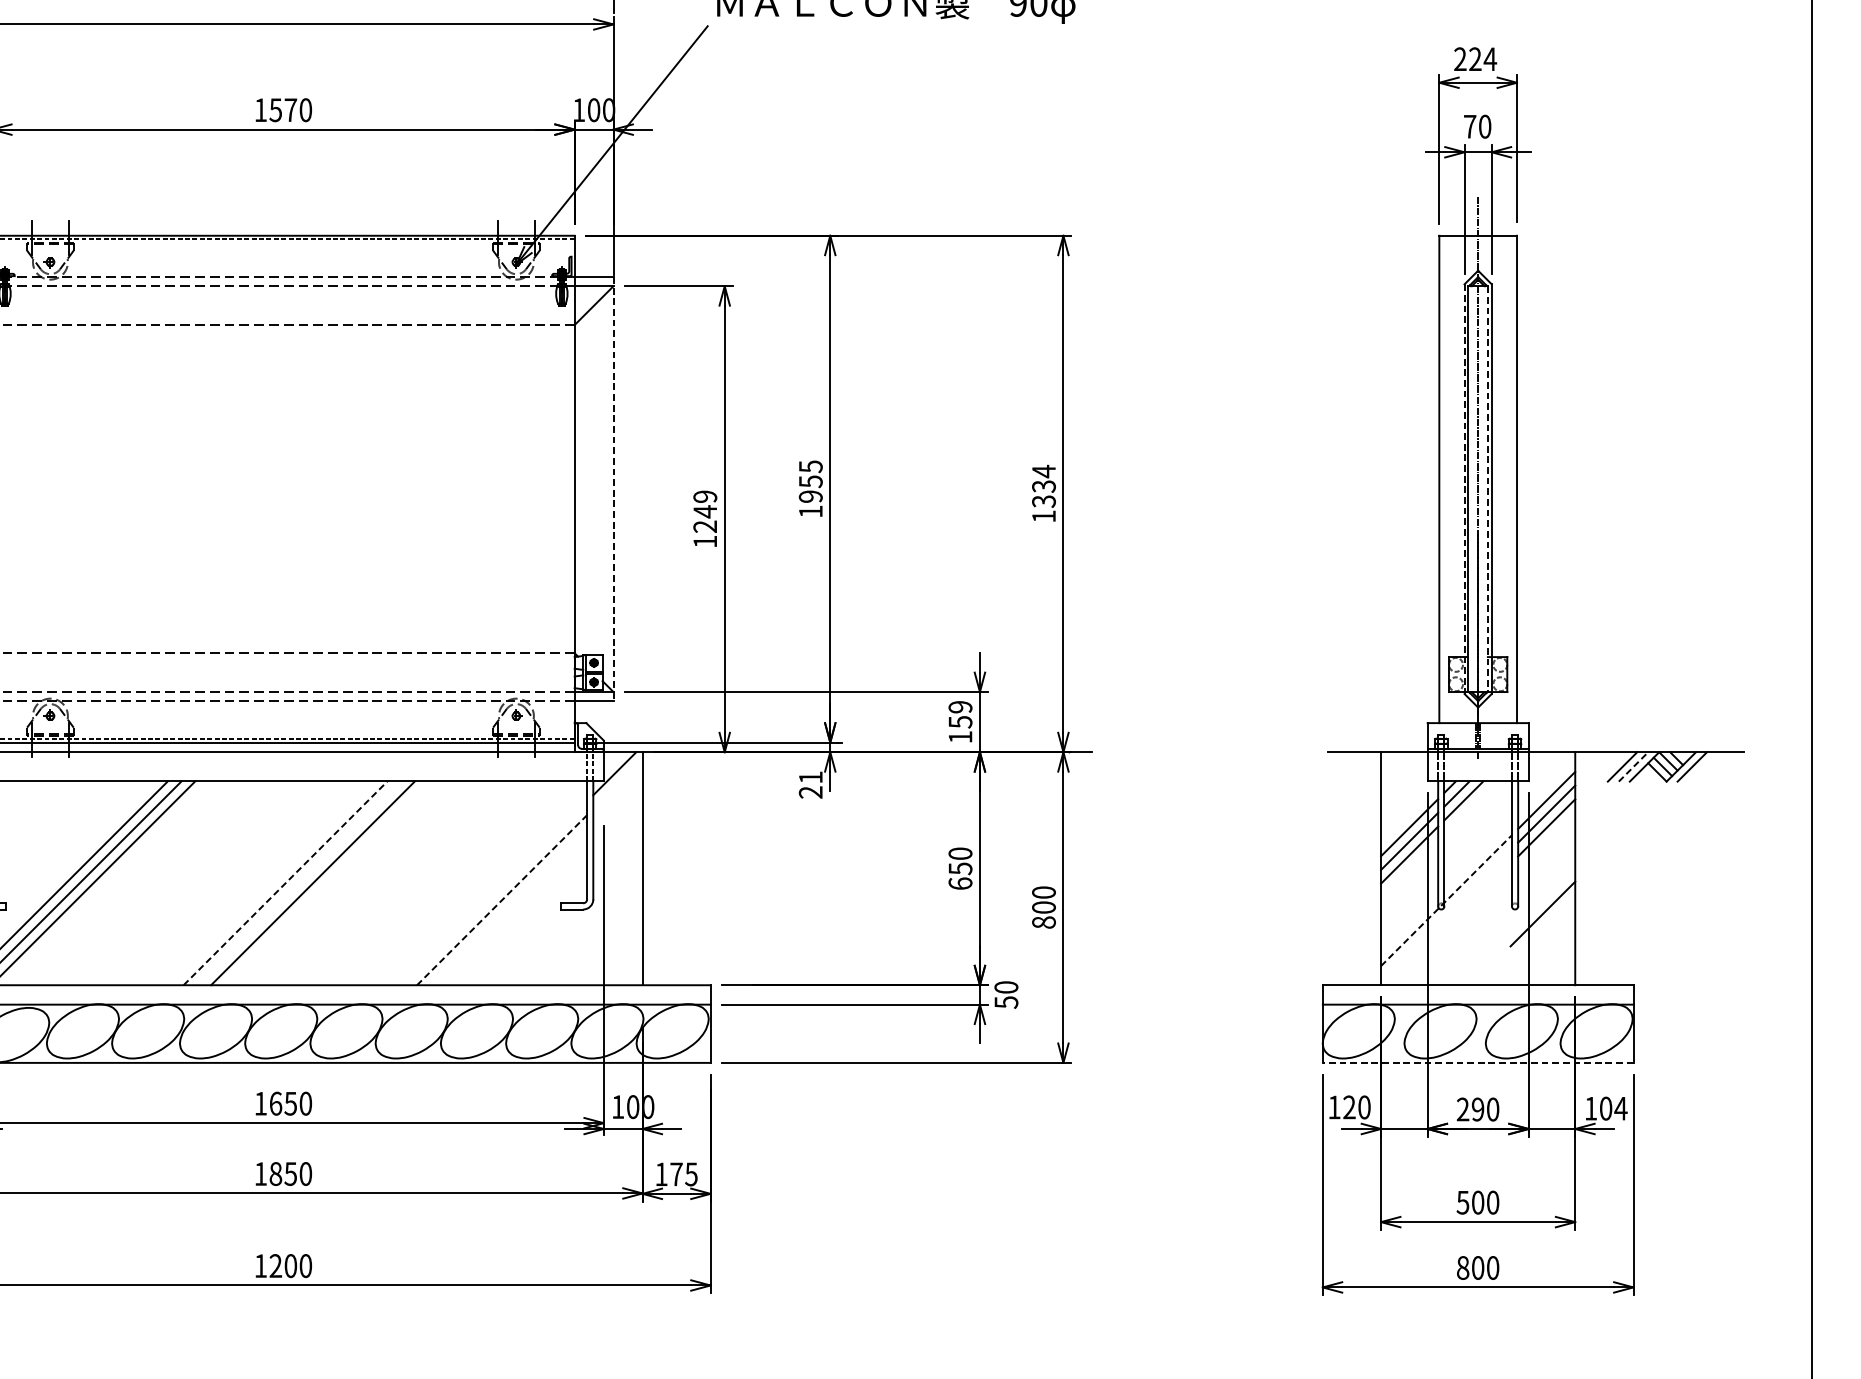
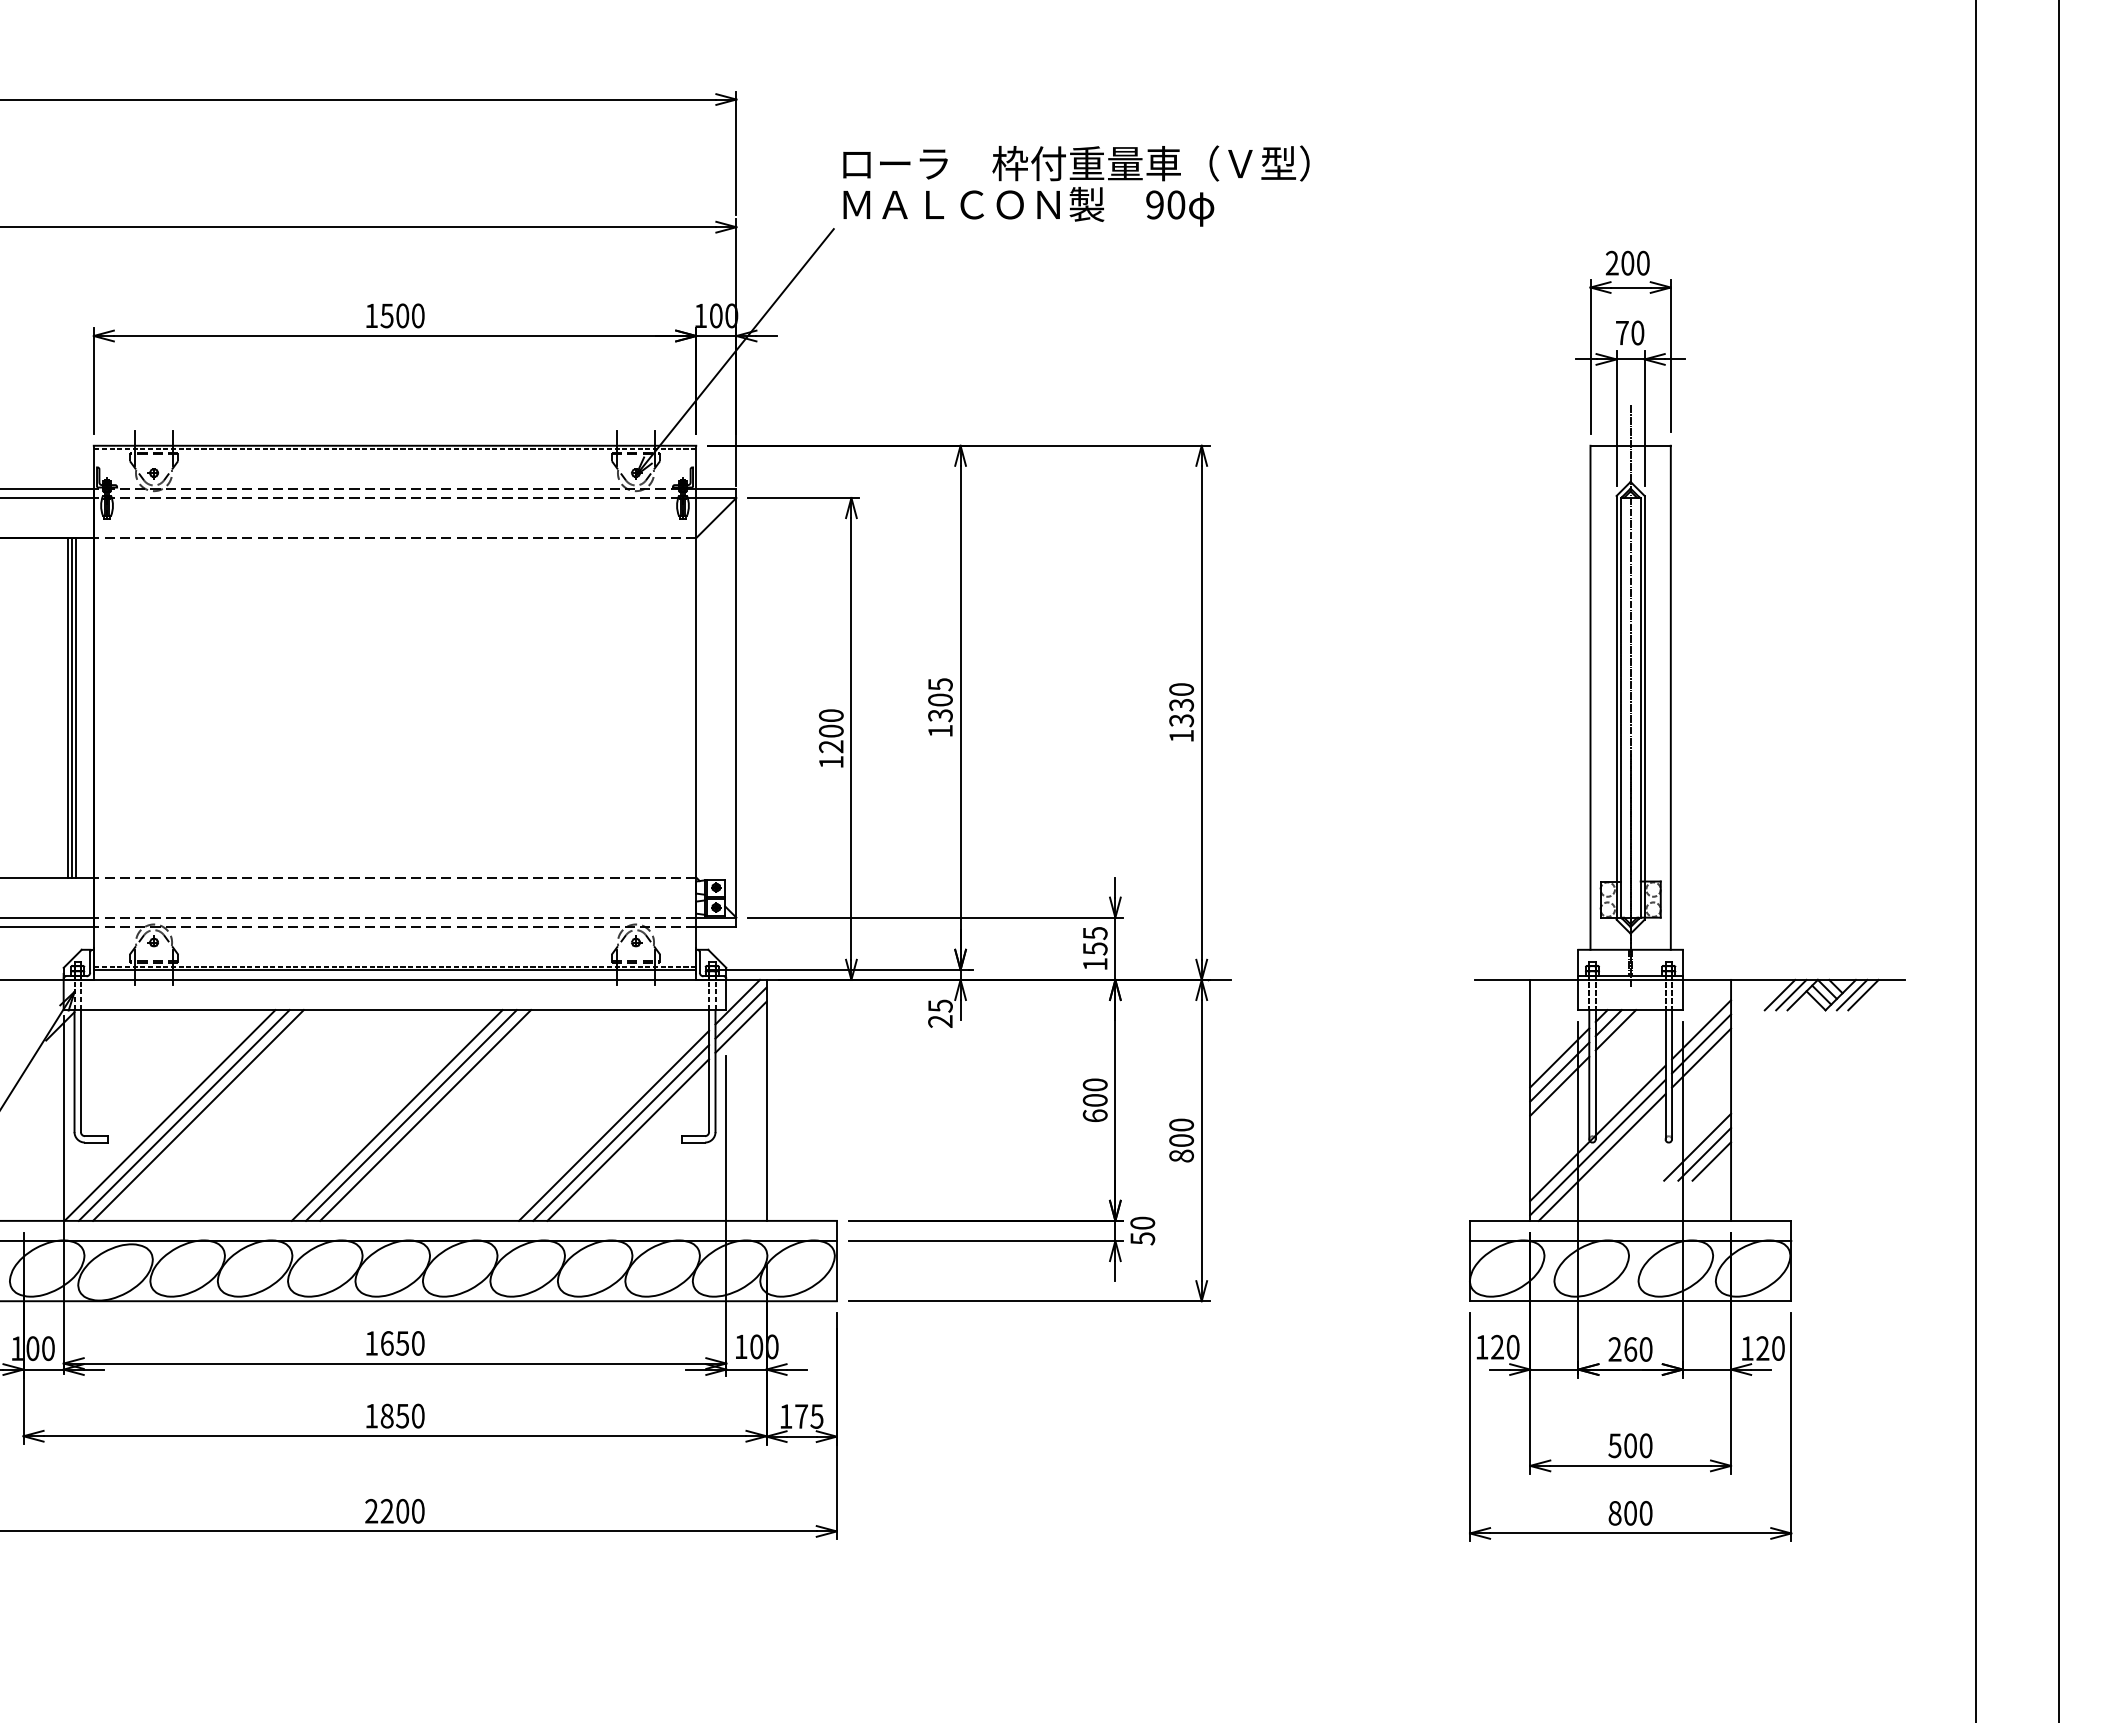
text: (1482, 58) -> (1635, 262), 224 -> 200
text: (290, 109) -> (402, 315), 1570 -> 1500
text: (1043, 471) -> (1181, 689), 1334 -> 1330
text: (810, 488) -> (940, 707), 1955 -> 1305
line: (1464, 488) -> (1616, 707), dashed -> solid
line: (1487, 488) -> (1640, 707), dashed -> solid
line: (613, 489) -> (736, 708), dashed -> solid
text: (705, 504) -> (831, 723), 1249 -> 1200
text: (959, 707) -> (1094, 933), 159 -> 155
line: (1633, 766) -> (1791, 994), dashed -> solid
line: (1703, 766) -> (1863, 994), added
text: (810, 776) -> (940, 1005), 21 -> 25
line: (617, 783) -> (740, 1012), added
line: (617, 797) -> (740, 1026), added
text: (959, 868) -> (1094, 1100), 650 -> 600
line: (285, 883) -> (397, 1115), dashed -> solid
line: (299, 883) -> (411, 1115), added
line: (495, 892) -> (614, 1125), added
line: (502, 899) -> (621, 1132), dashed -> solid
line: (1446, 900) -> (1597, 1133), dashed -> solid
line: (509, 906) -> (628, 1139), added
line: (1446, 914) -> (1597, 1147), added
line: (1549, 921) -> (1704, 1154), added
line: (1449, 923) -> (1601, 1157), added
line: (1556, 927) -> (1711, 1161), added
line: (1478, 1063) -> (1630, 1301), dashed -> solid
text: (1613, 1108) -> (1770, 1348), 104 -> 120
text: (1478, 1109) -> (1630, 1349), 290 -> 260
text: (260, 1265) -> (371, 1510), 1200 -> 2200

